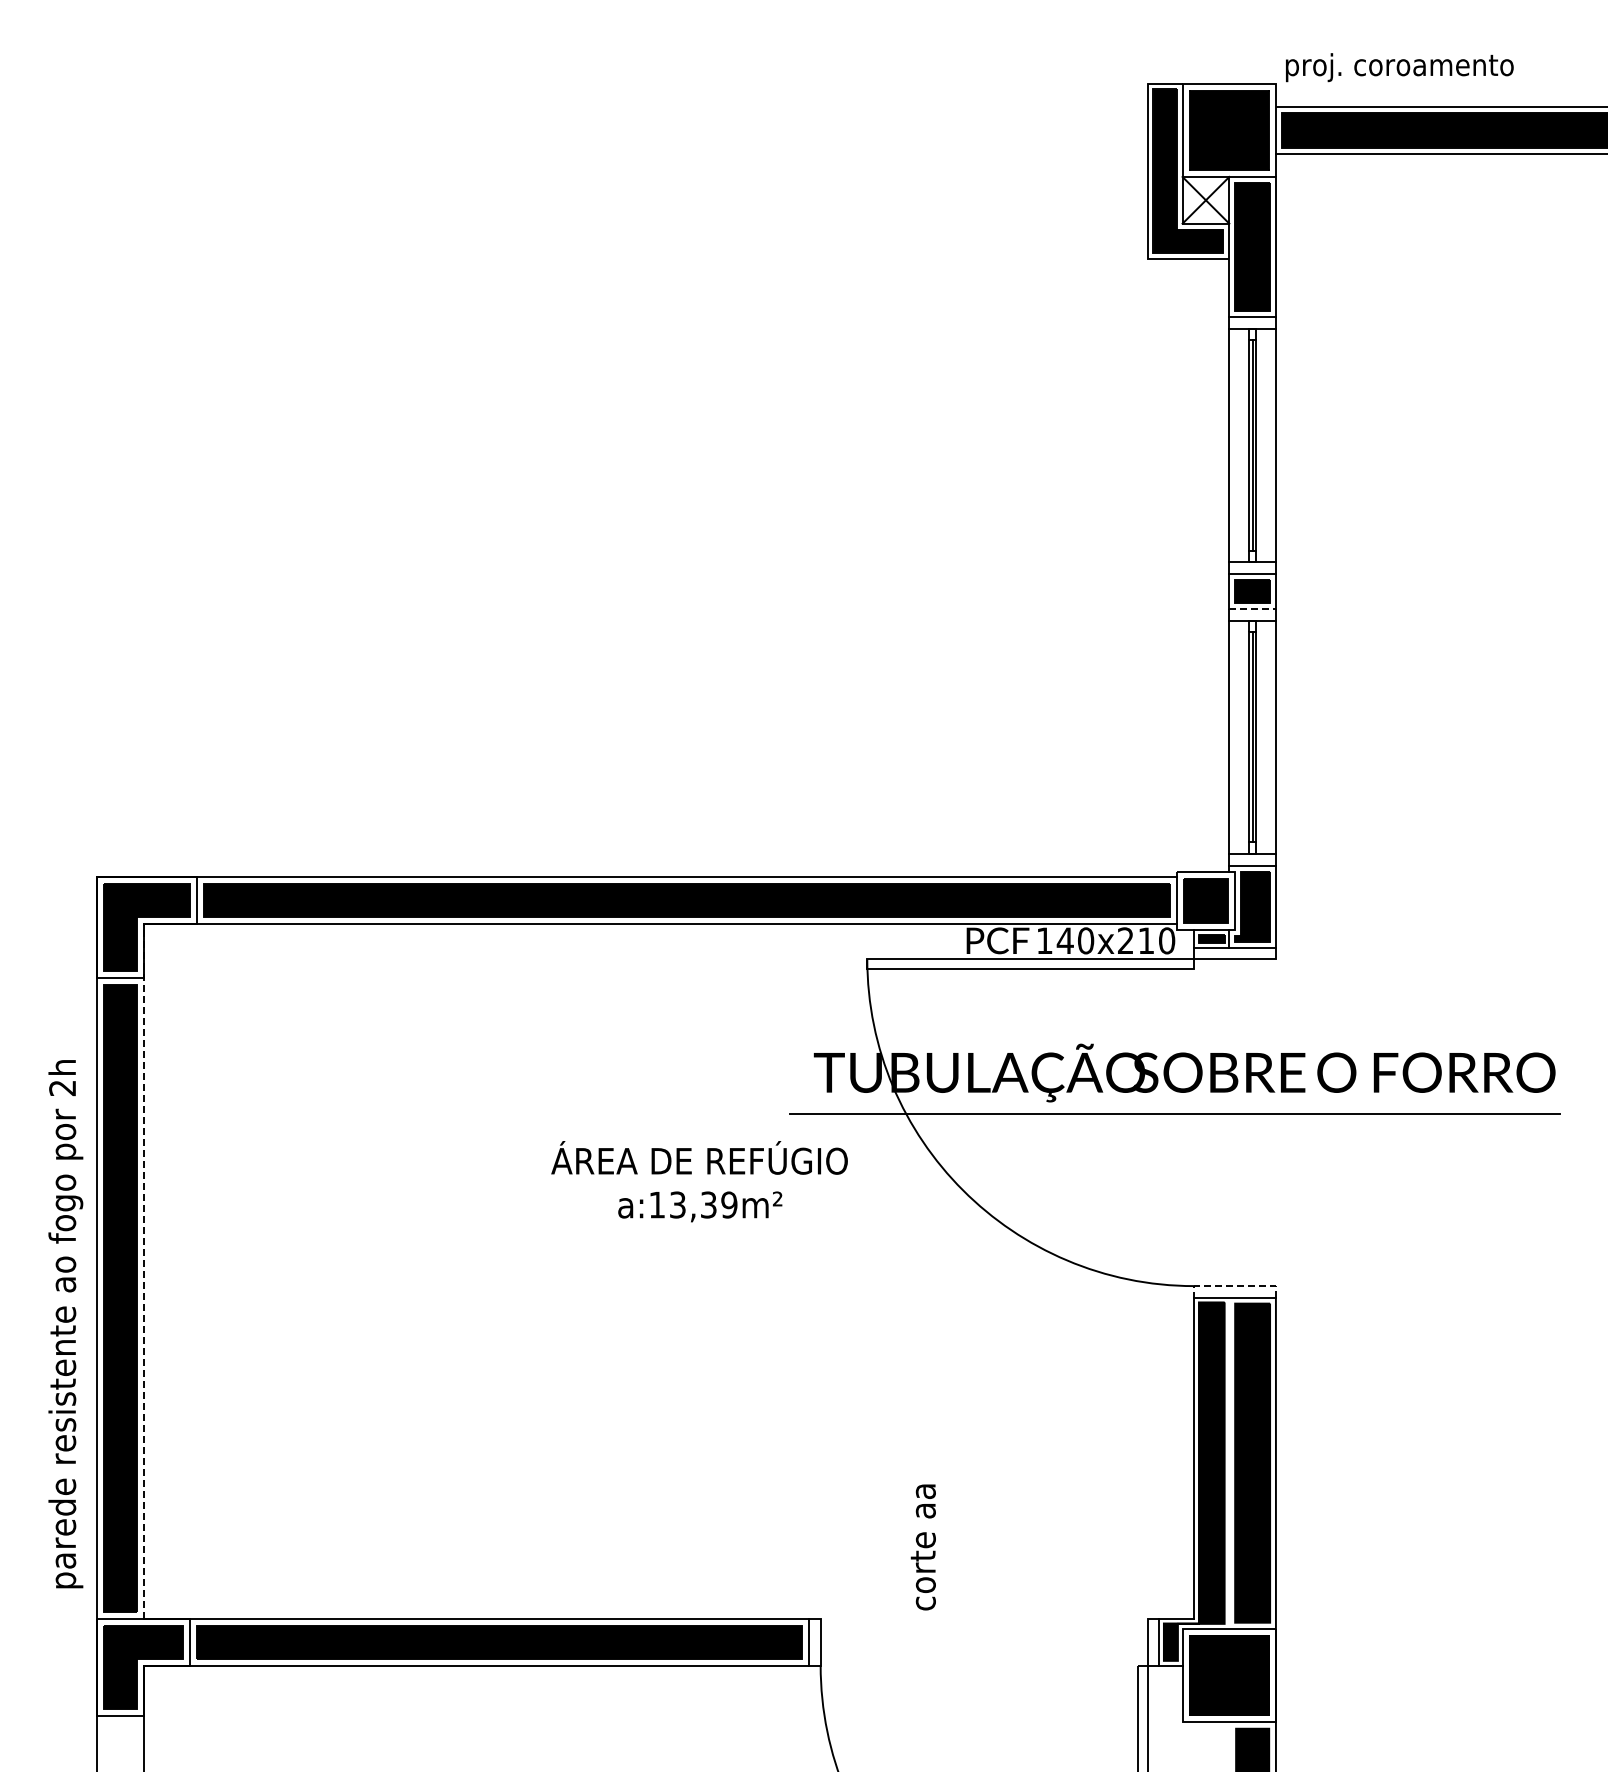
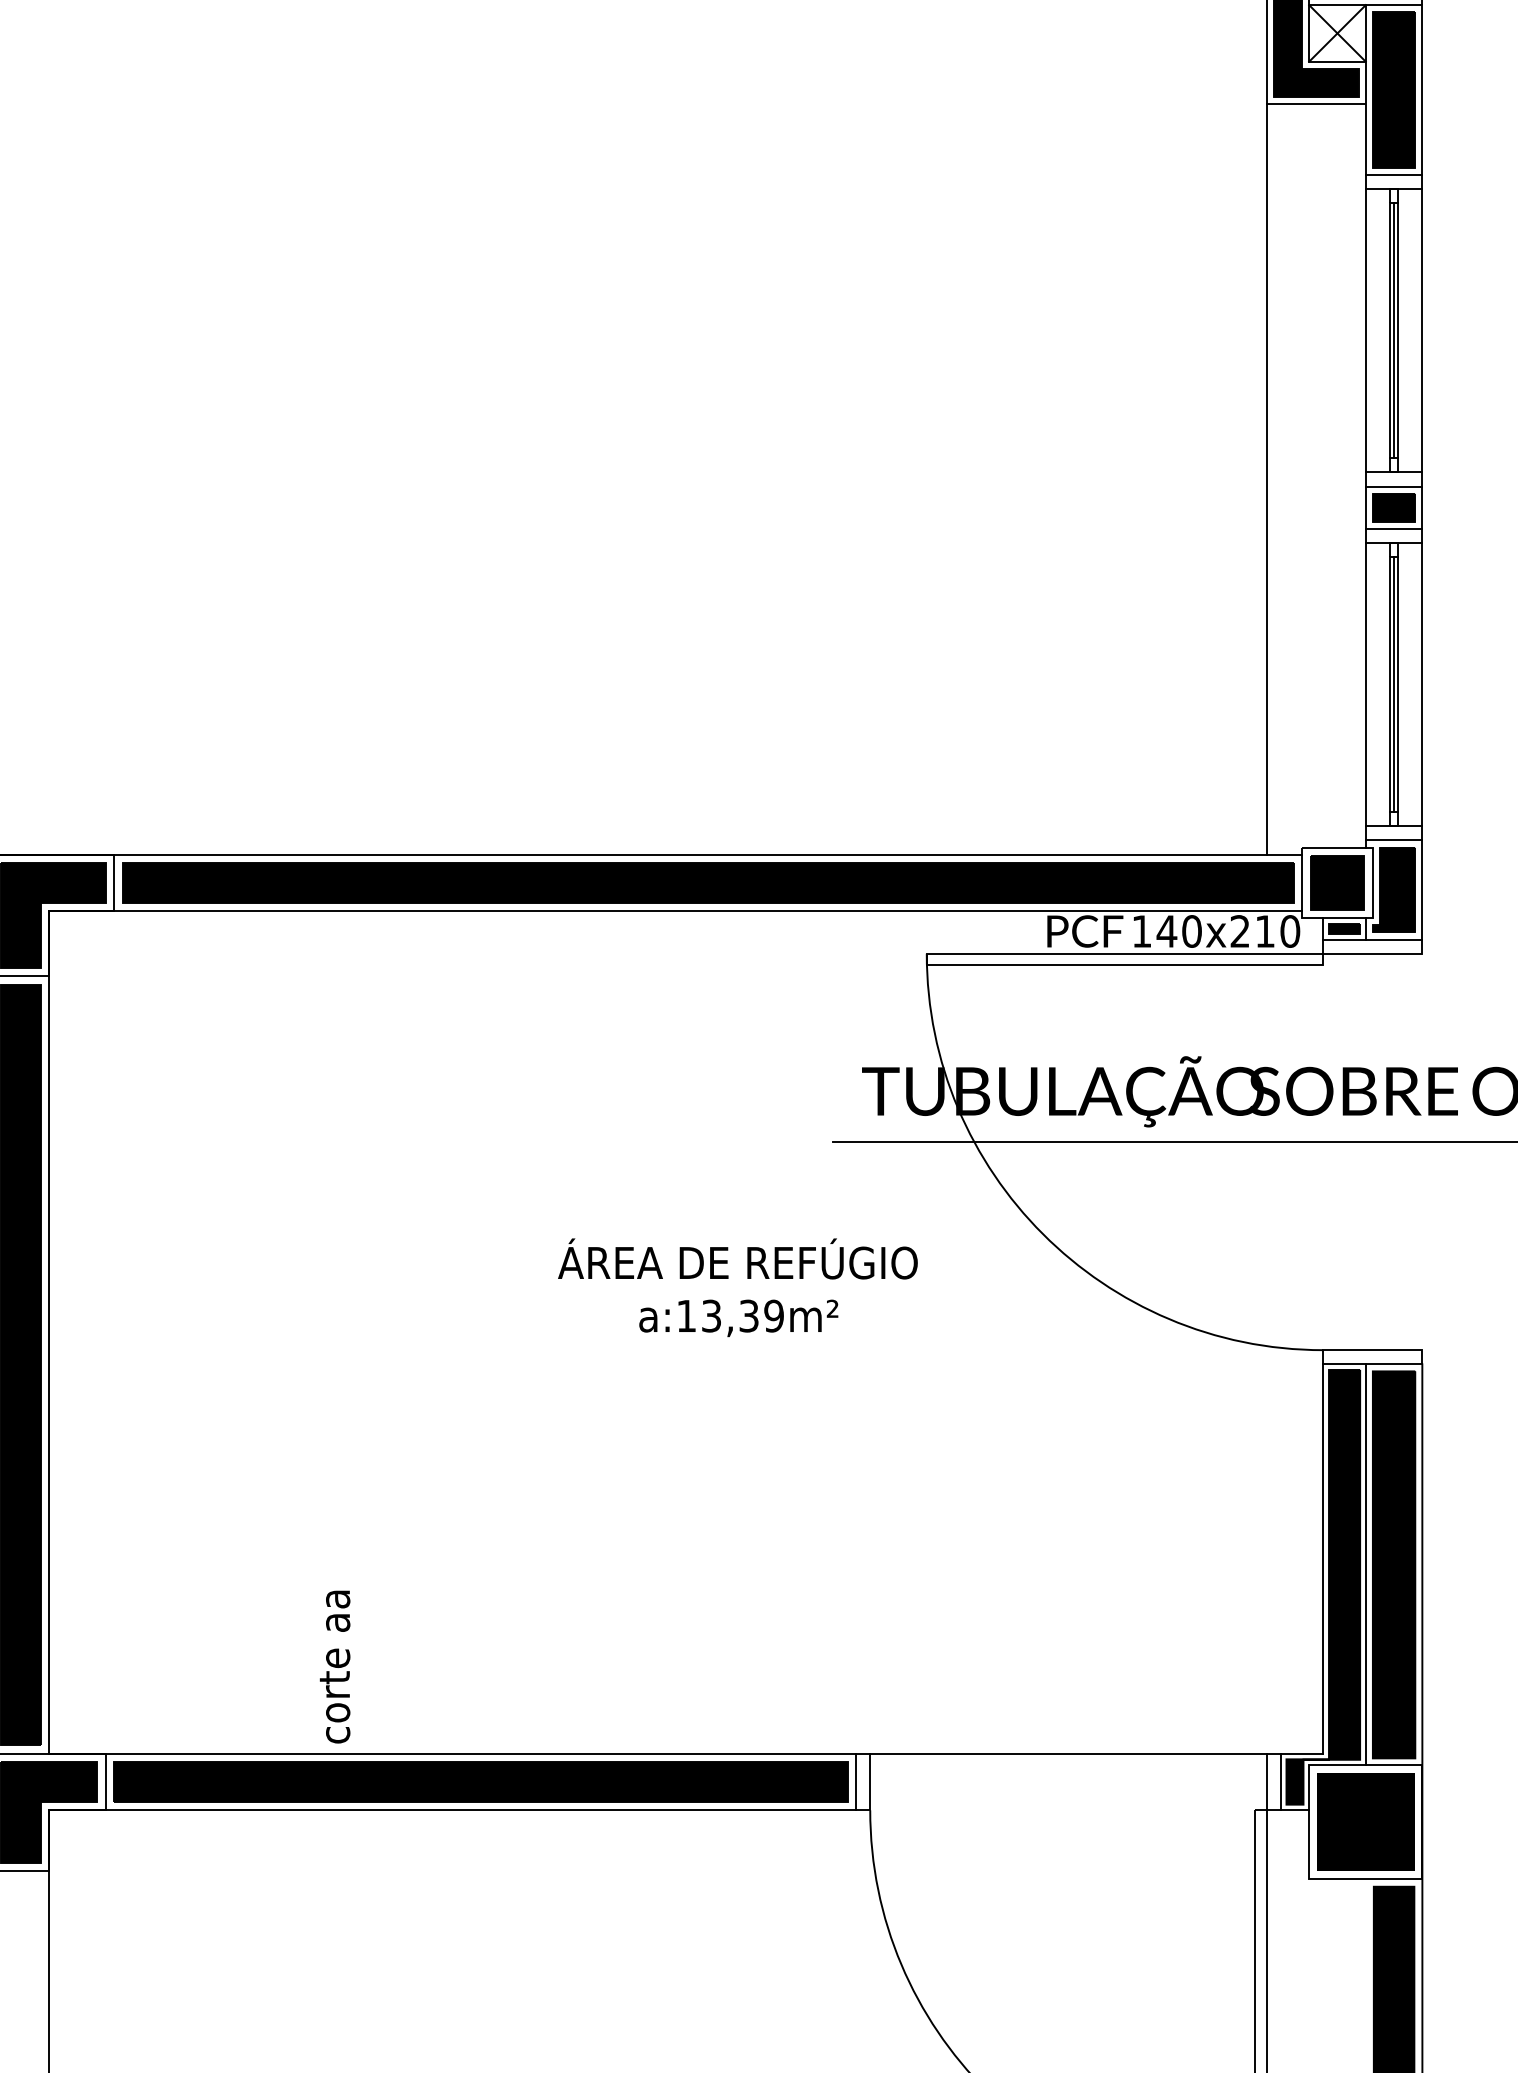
line: (1147, 567) -> (1266, 478), added
line: (1253, 608) -> (1395, 528), dashed -> solid
text: (699, 1181) -> (737, 1287), moved
line: (143, 1271) -> (49, 1332), dashed -> solid
line: (1235, 1286) -> (1373, 1350), dashed -> solid
line: (1229, 1462) -> (1366, 1564), added
text: (922, 1547) -> (334, 1667), moved
line: (983, 1618) -> (1067, 1753), added

